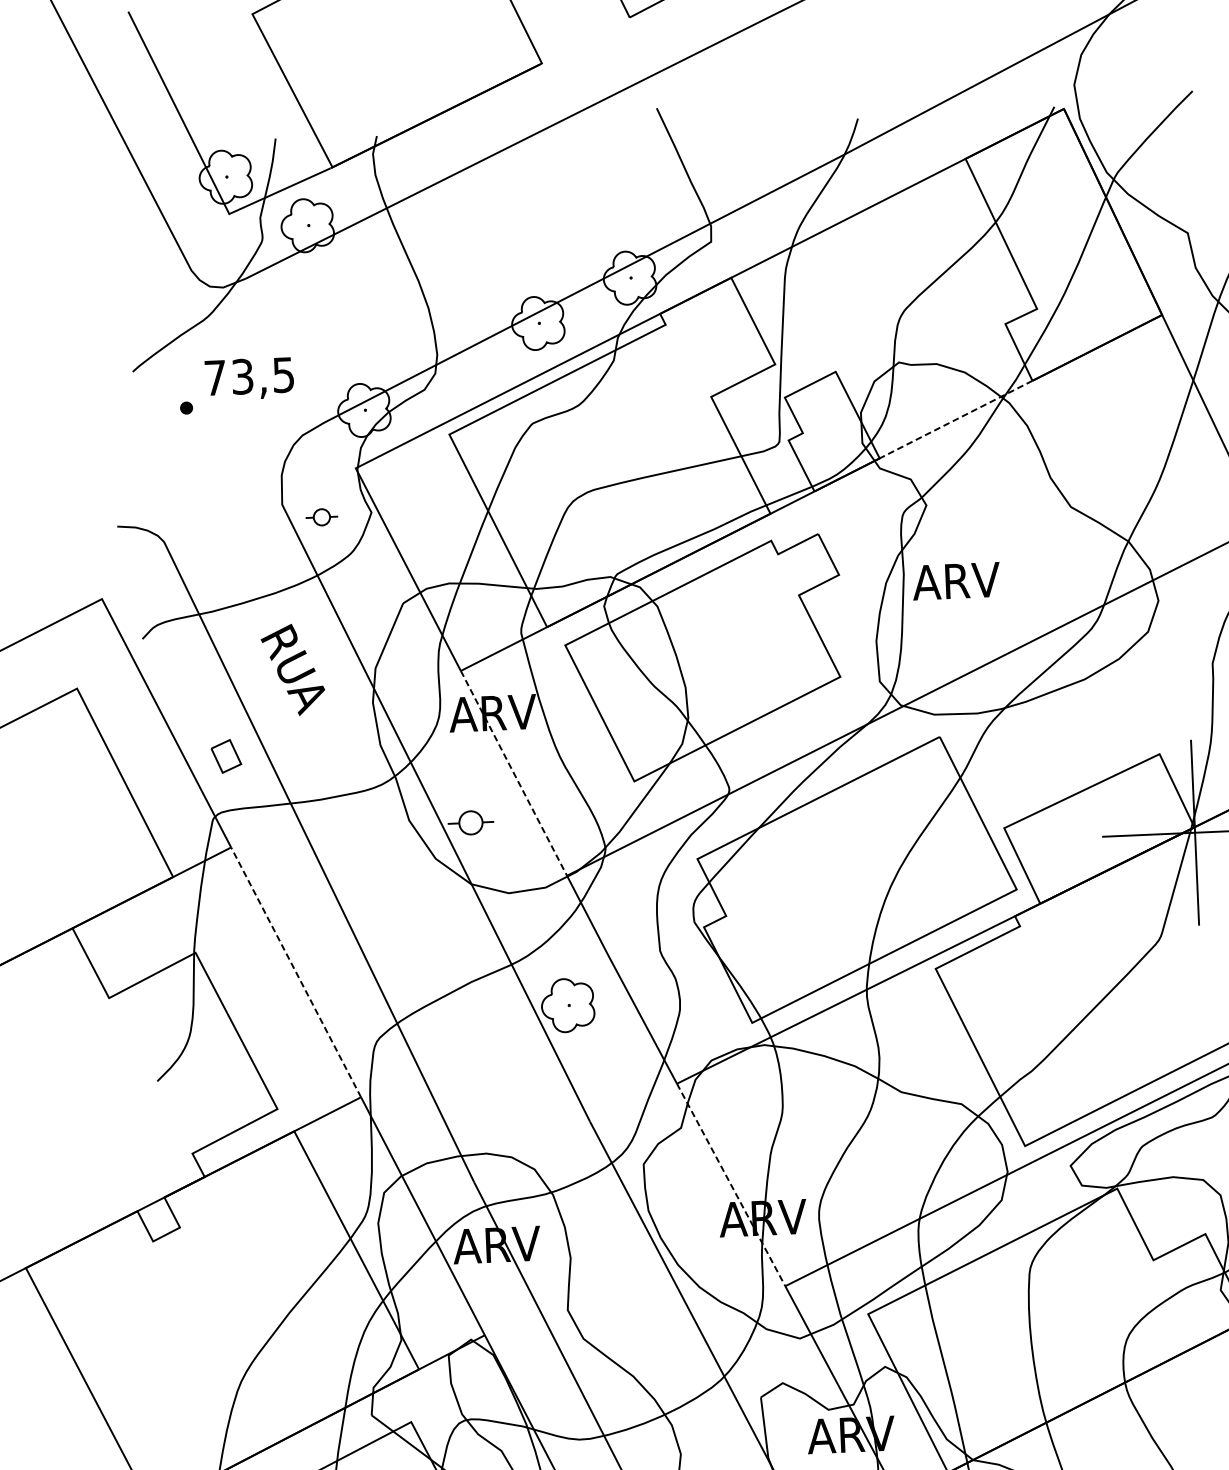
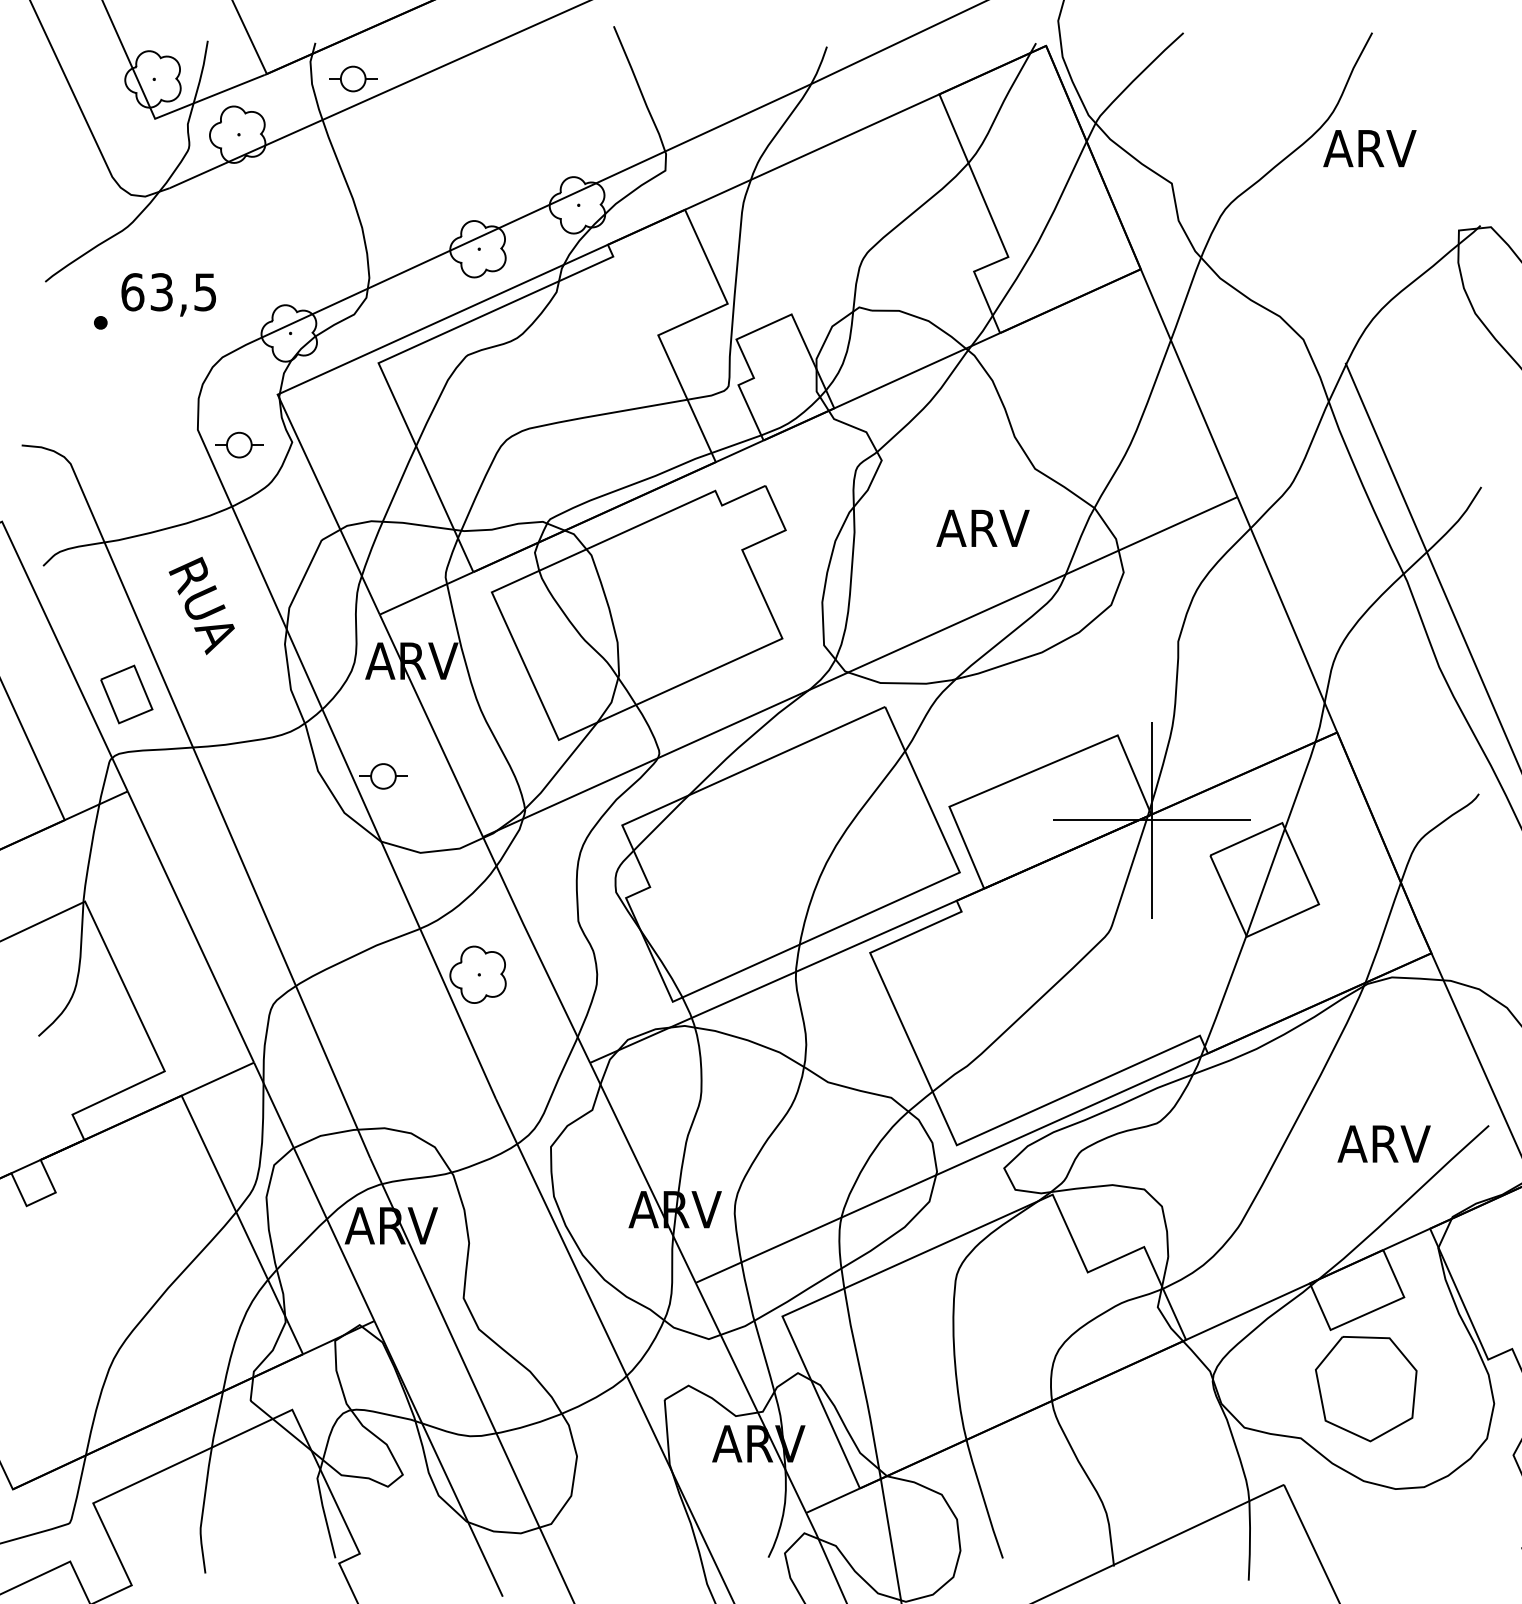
part: (414, 168) -> (353, 78), added
text: (215, 378) -> (132, 292), 73,5 -> 63,5
line: (955, 419) -> (916, 370), dashed -> solid
part: (321, 516) -> (239, 444), size x1.43
text: (955, 580) -> (982, 527), moved
part: (226, 756) -> (126, 694), size x1.67
line: (514, 773) -> (431, 725), dashed -> solid
line: (295, 972) -> (190, 927), dashed -> solid
line: (731, 1185) -> (643, 1173), dashed -> solid

